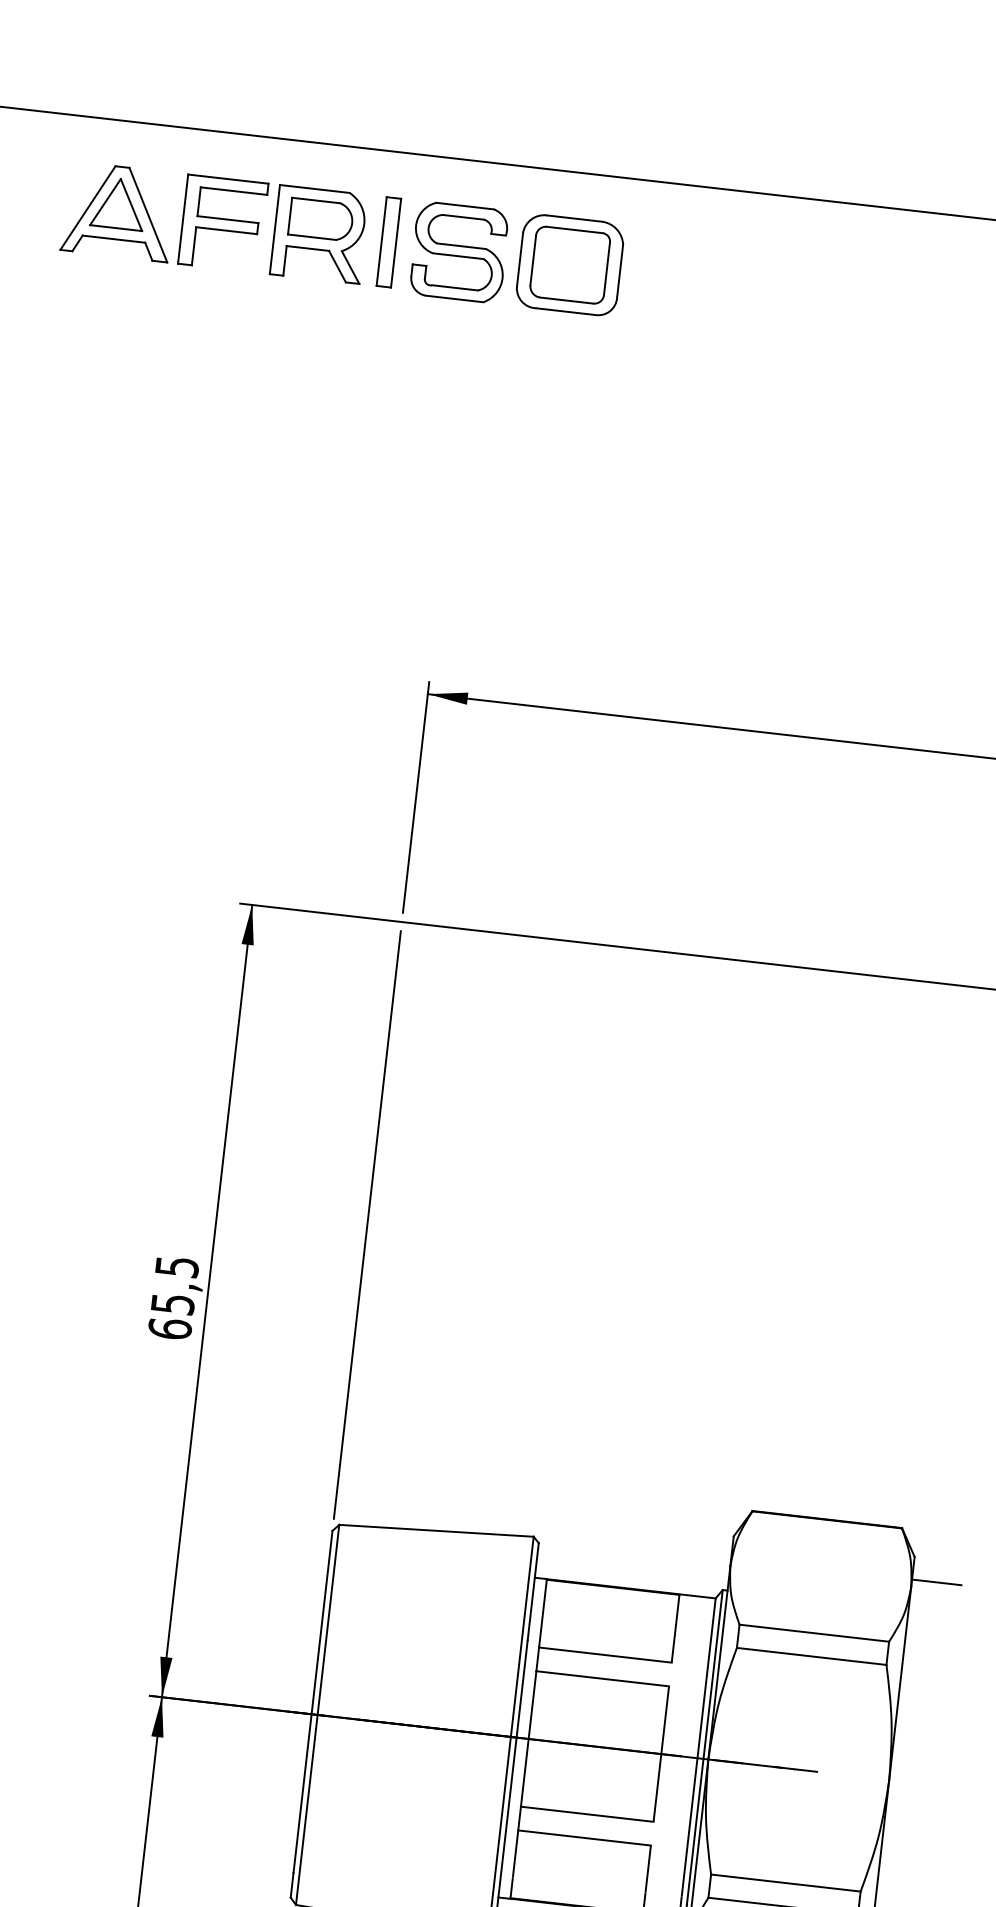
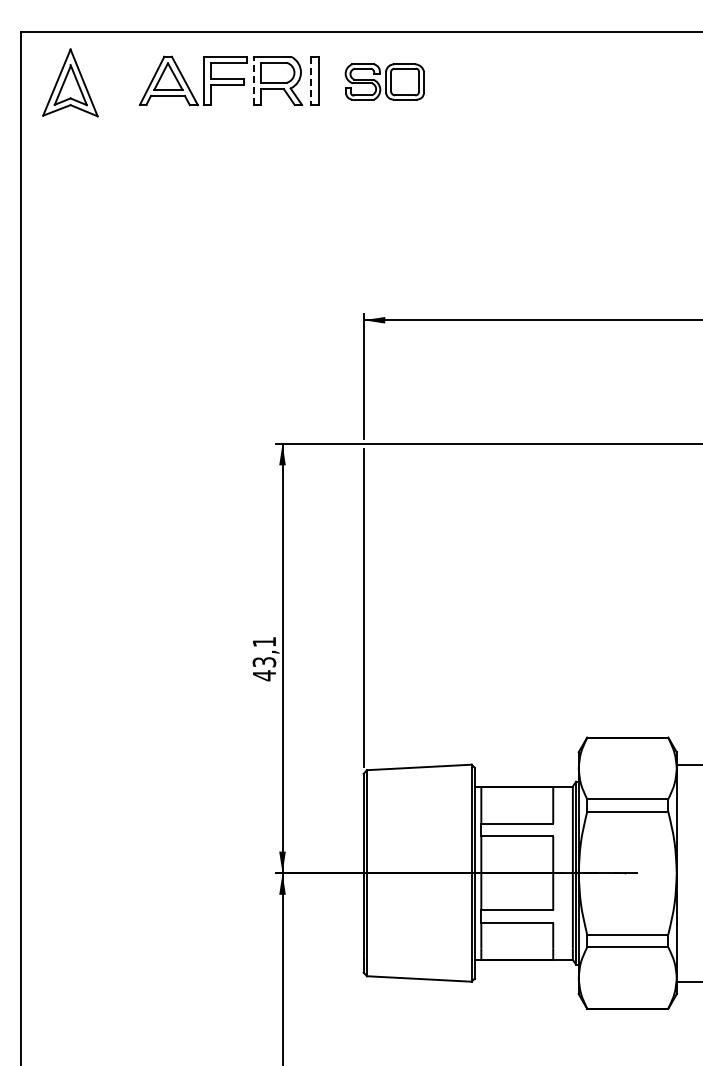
line: (274, 228) -> (253, 80), solid -> dashed
line: (381, 242) -> (311, 81), solid -> dashed
part: (516, 258) -> (384, 81), size x0.7
text: (173, 1299) -> (264, 659), 65,5 -> 43,1

